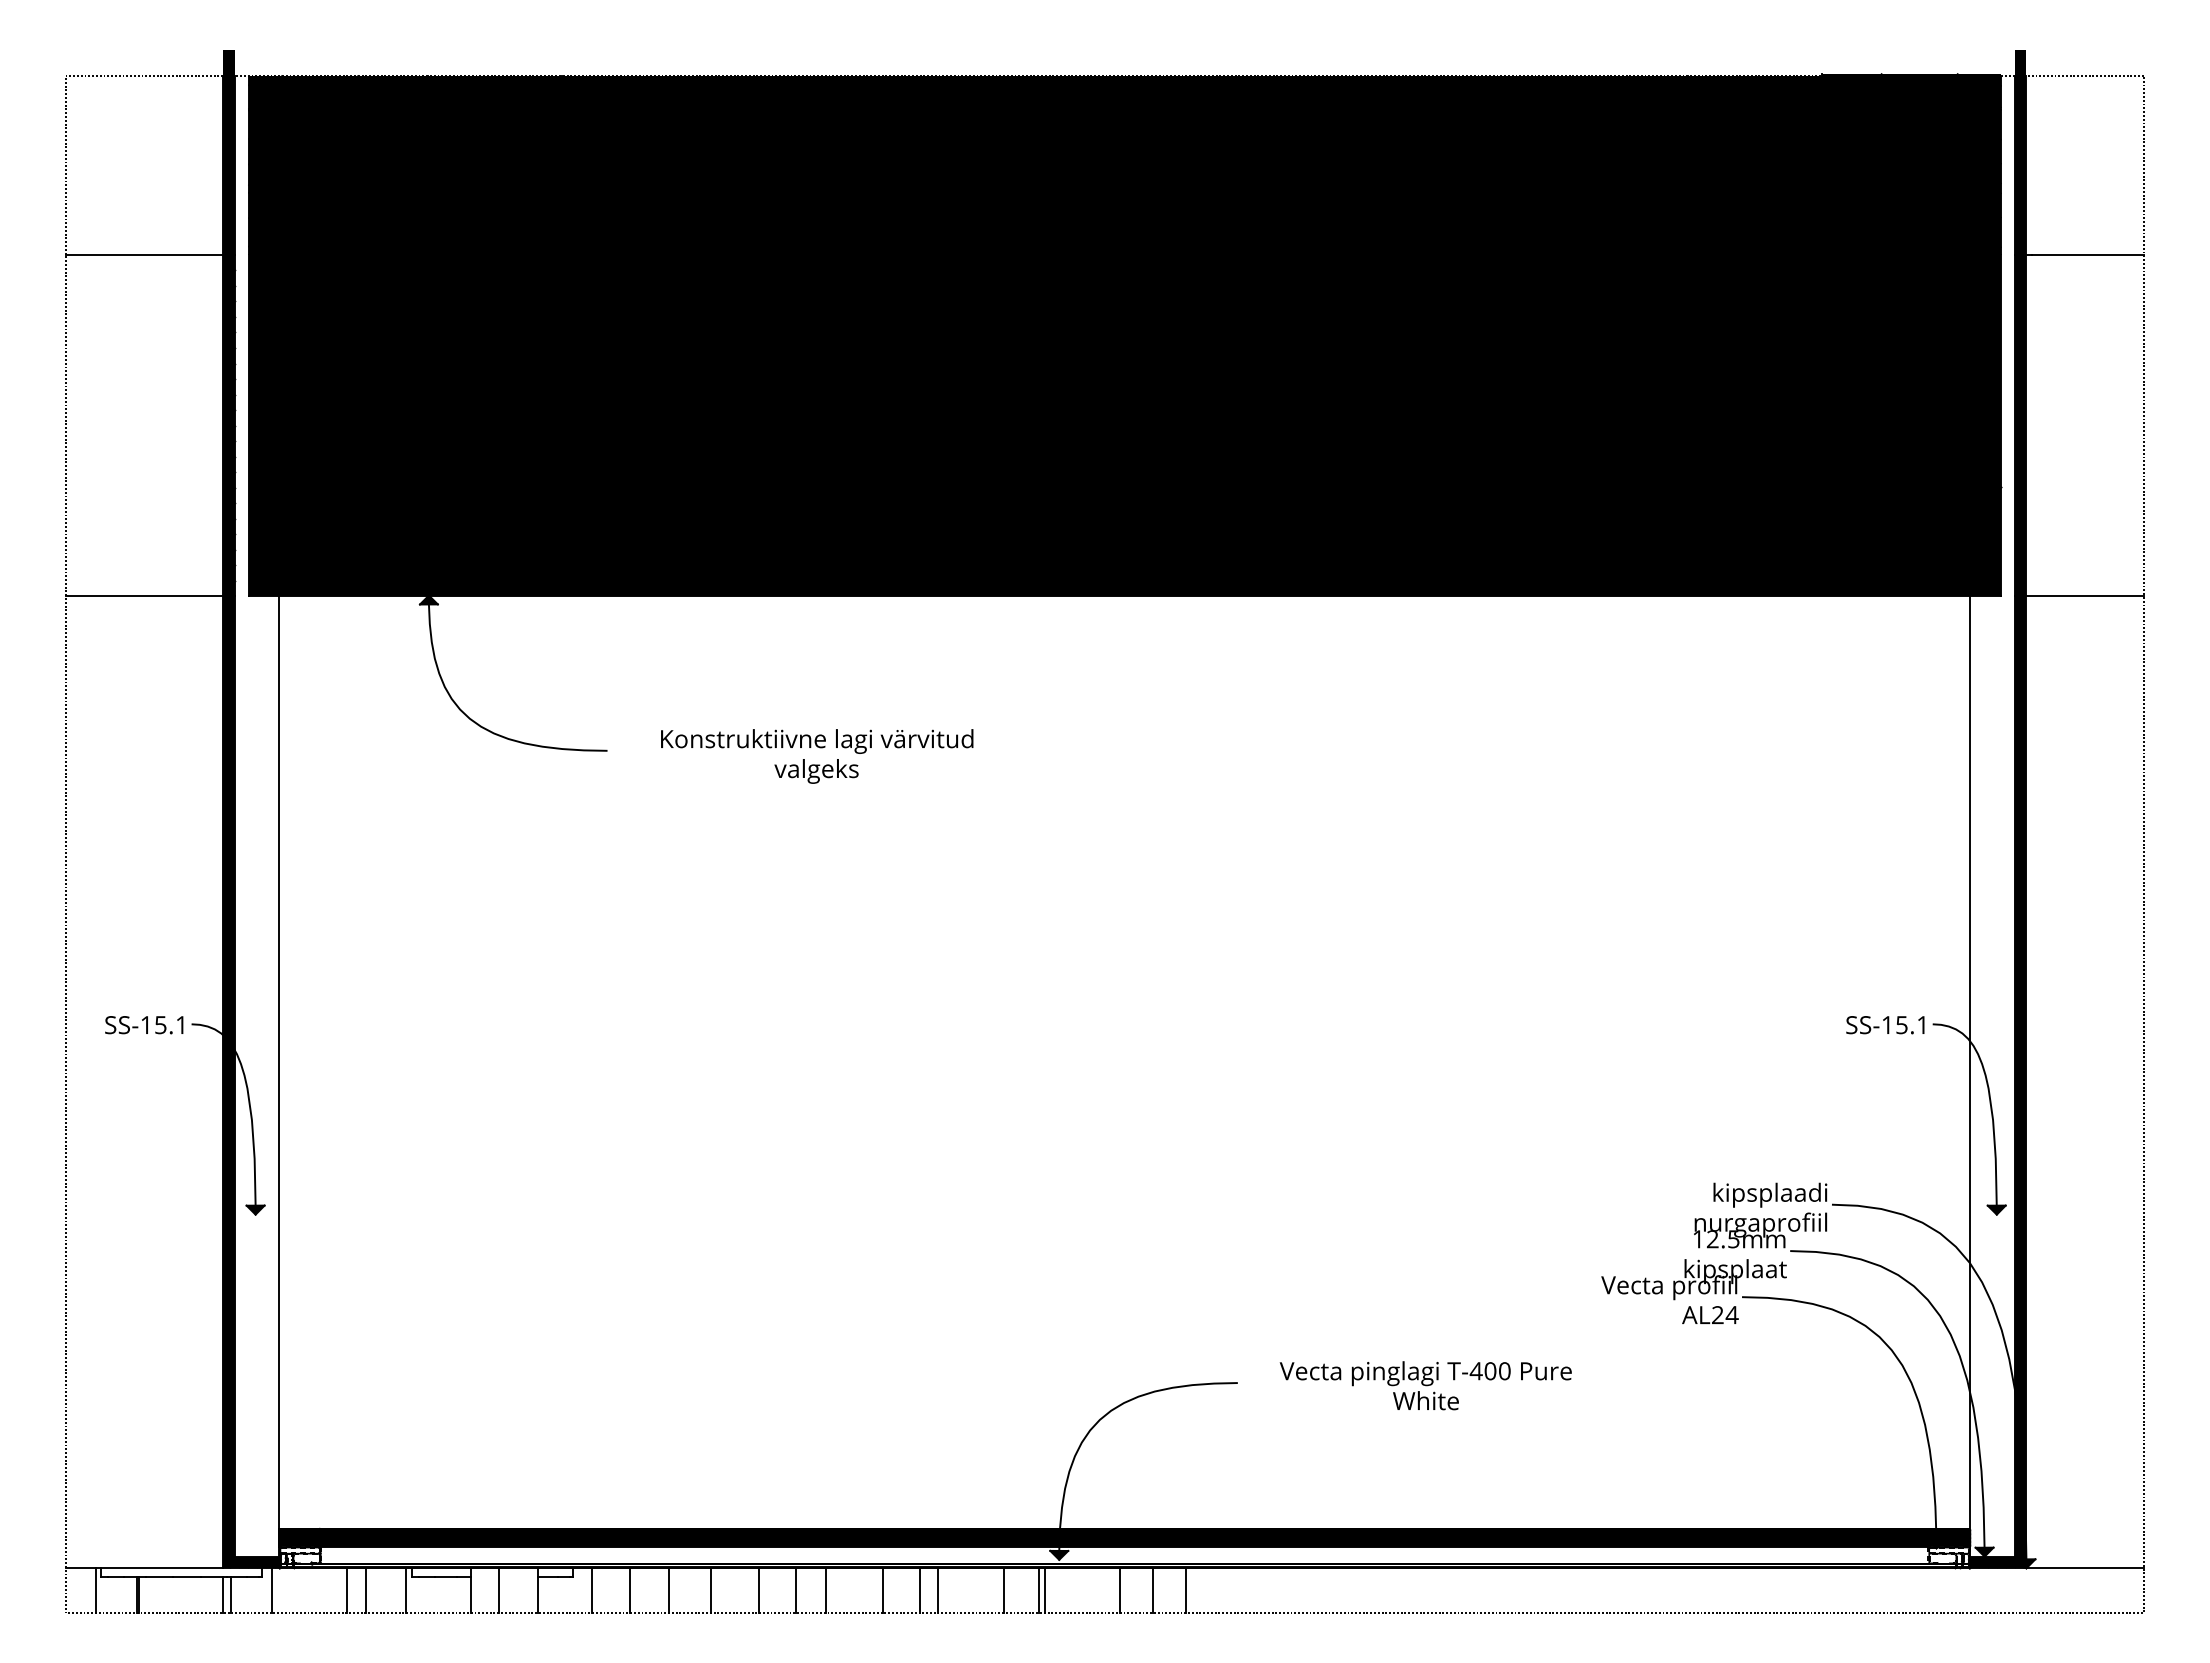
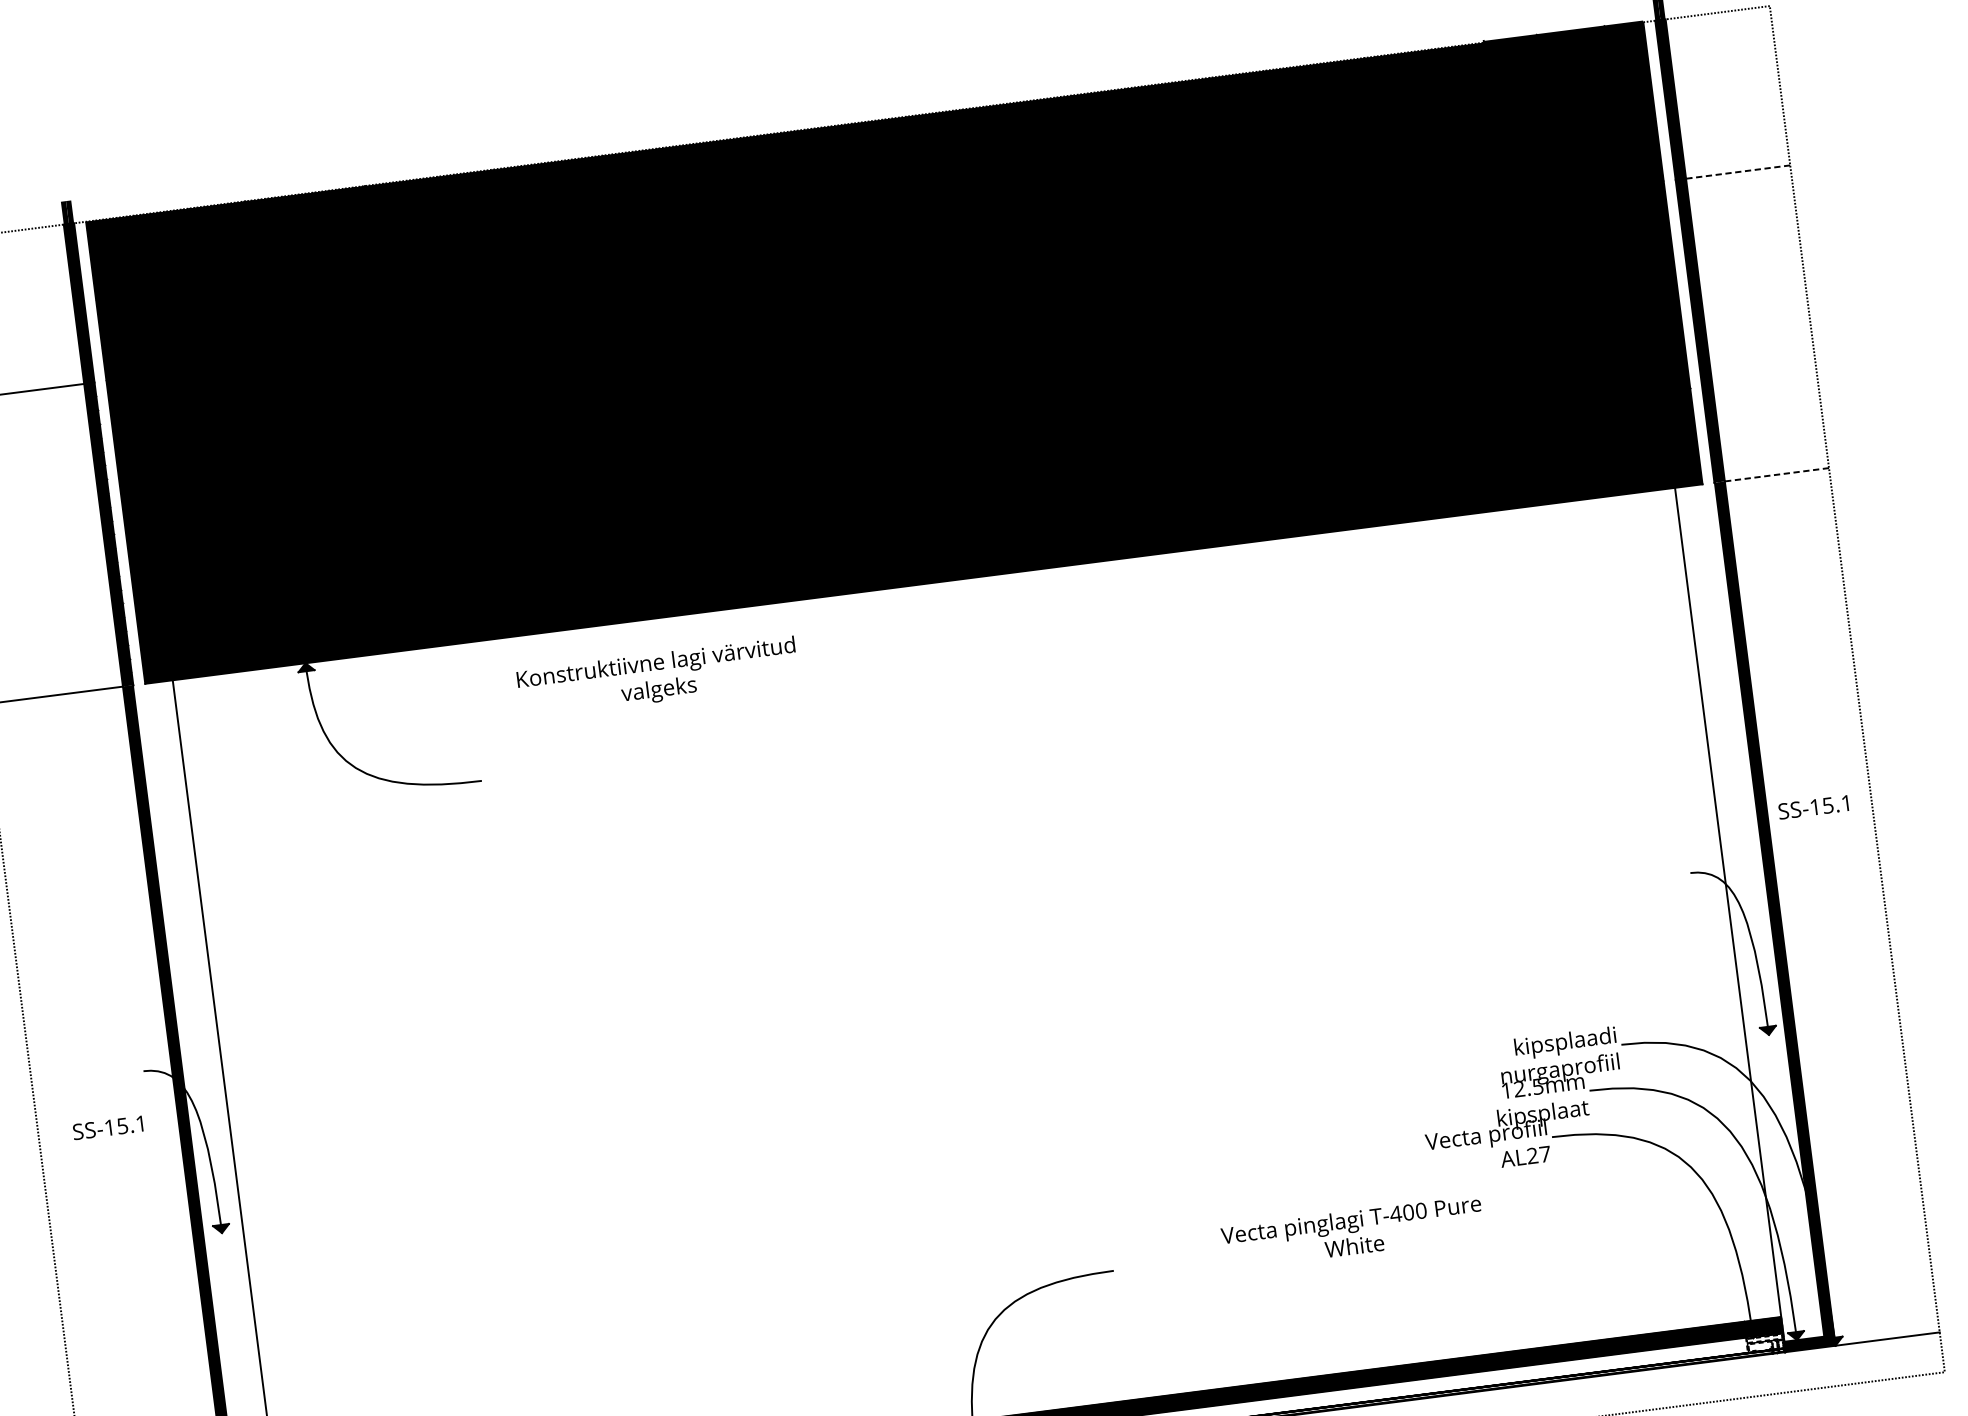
line: (2087, 254) -> (1740, 171), solid -> dashed
line: (2085, 595) -> (1777, 474), solid -> dashed
text: (817, 756) -> (658, 677), moved
text: (144, 1025) -> (108, 1128), moved
text: (1885, 1025) -> (1813, 807), moved
text: (1731, 1315) -> (1544, 1154), 4 -> 7
text: (1425, 1385) -> (1352, 1232), moved

